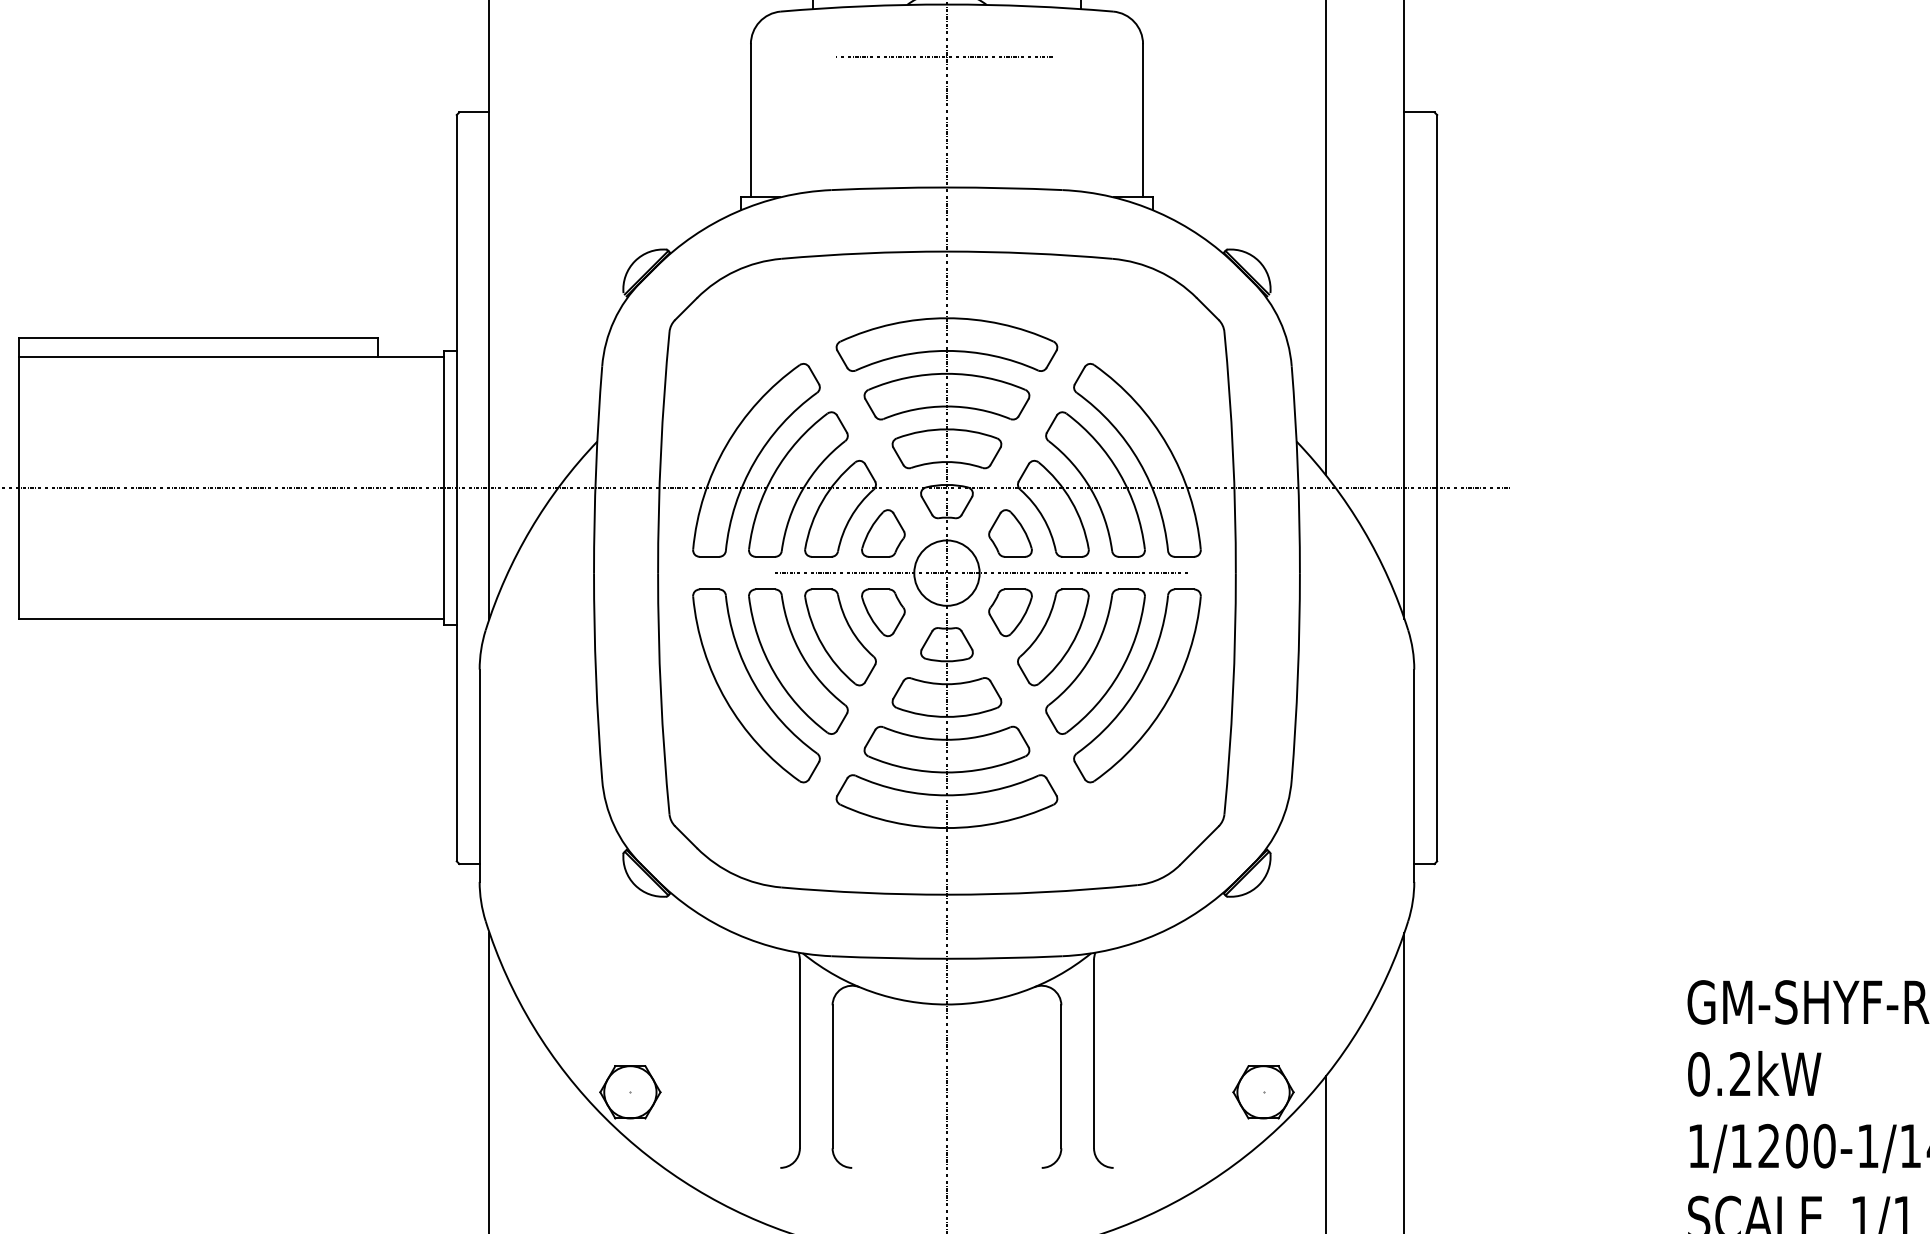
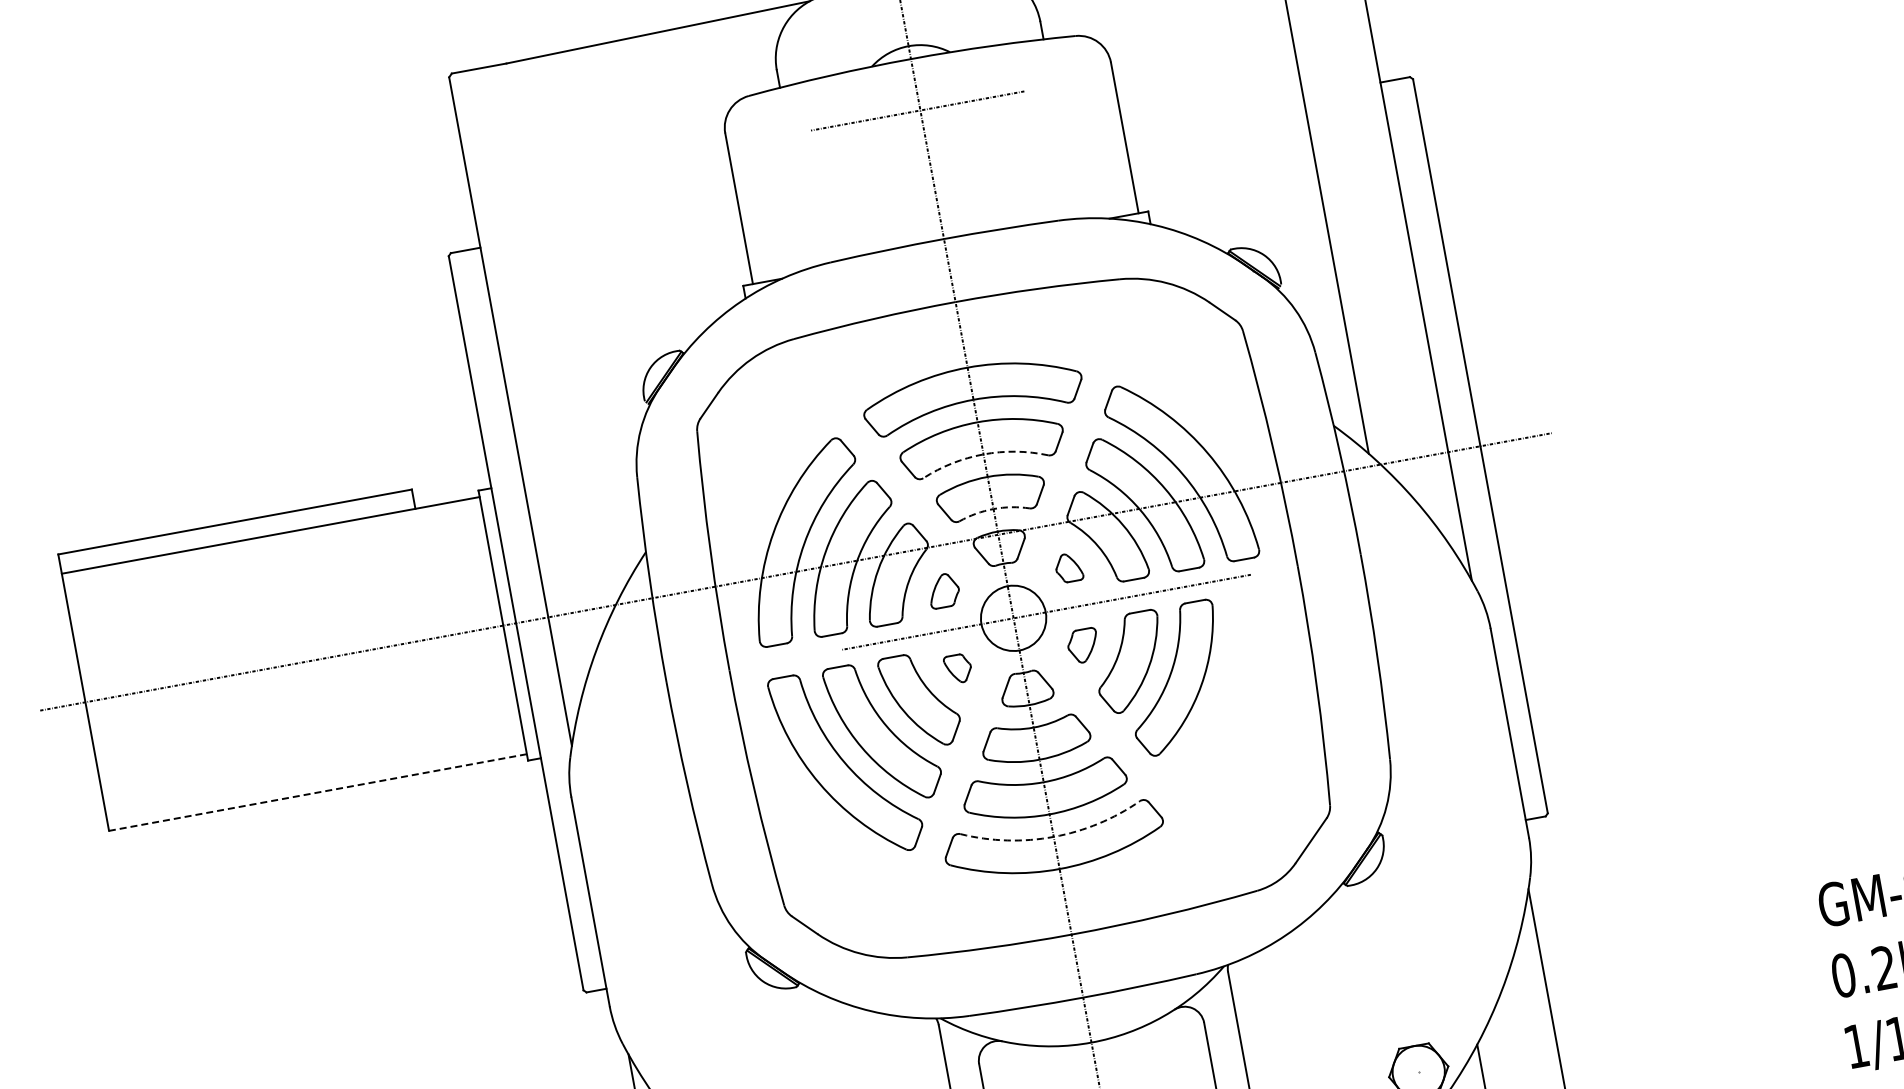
arc: (946, 406) -> (983, 454), solid -> dashed
arc: (946, 462) -> (993, 509), solid -> dashed
part: (883, 533) -> (944, 590), size x0.7
part: (1010, 533) -> (1068, 567), size x0.6
part: (883, 612) -> (958, 668), size x0.6
part: (1010, 612) -> (1083, 645), size x0.7
line: (230, 618) -> (317, 792), solid -> dashed
part: (1137, 685) -> (1221, 694), removed
arc: (946, 795) -> (1053, 837), solid -> dashed

